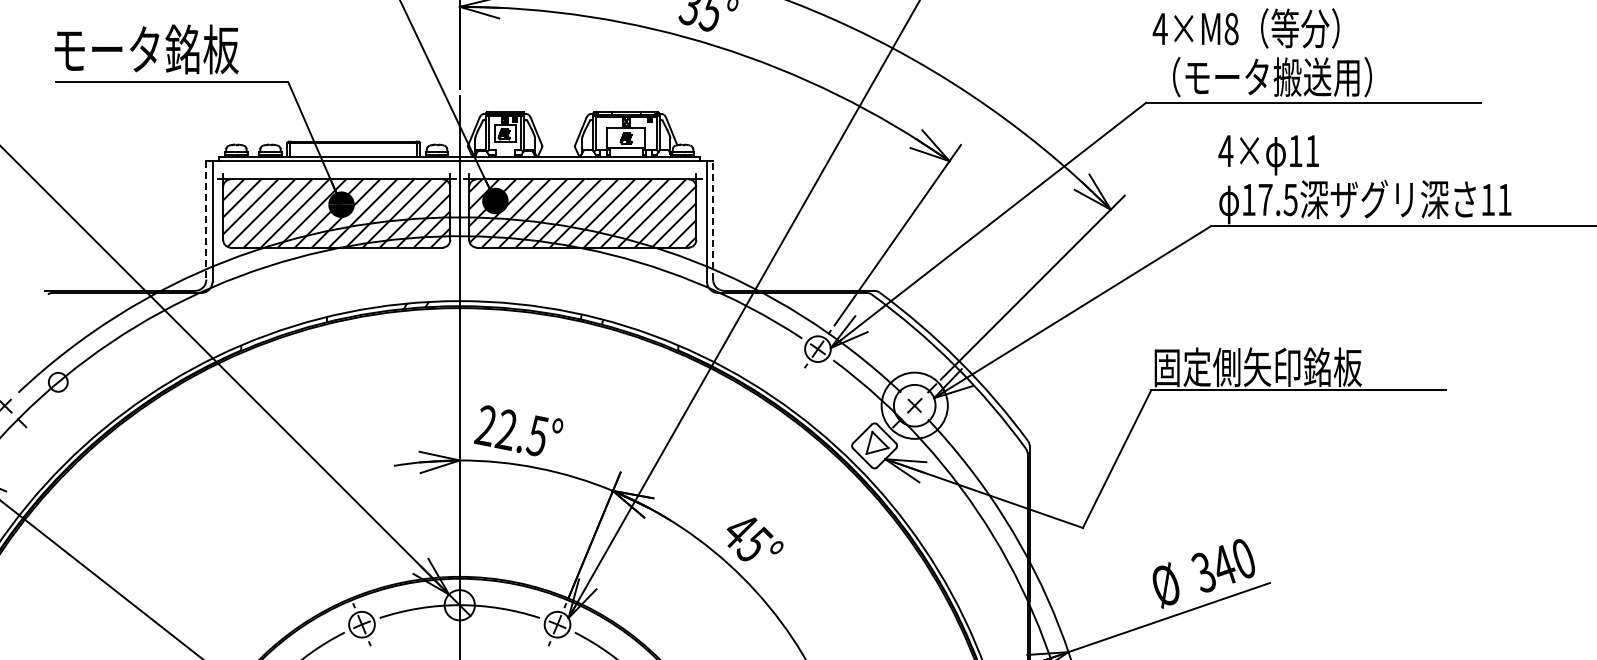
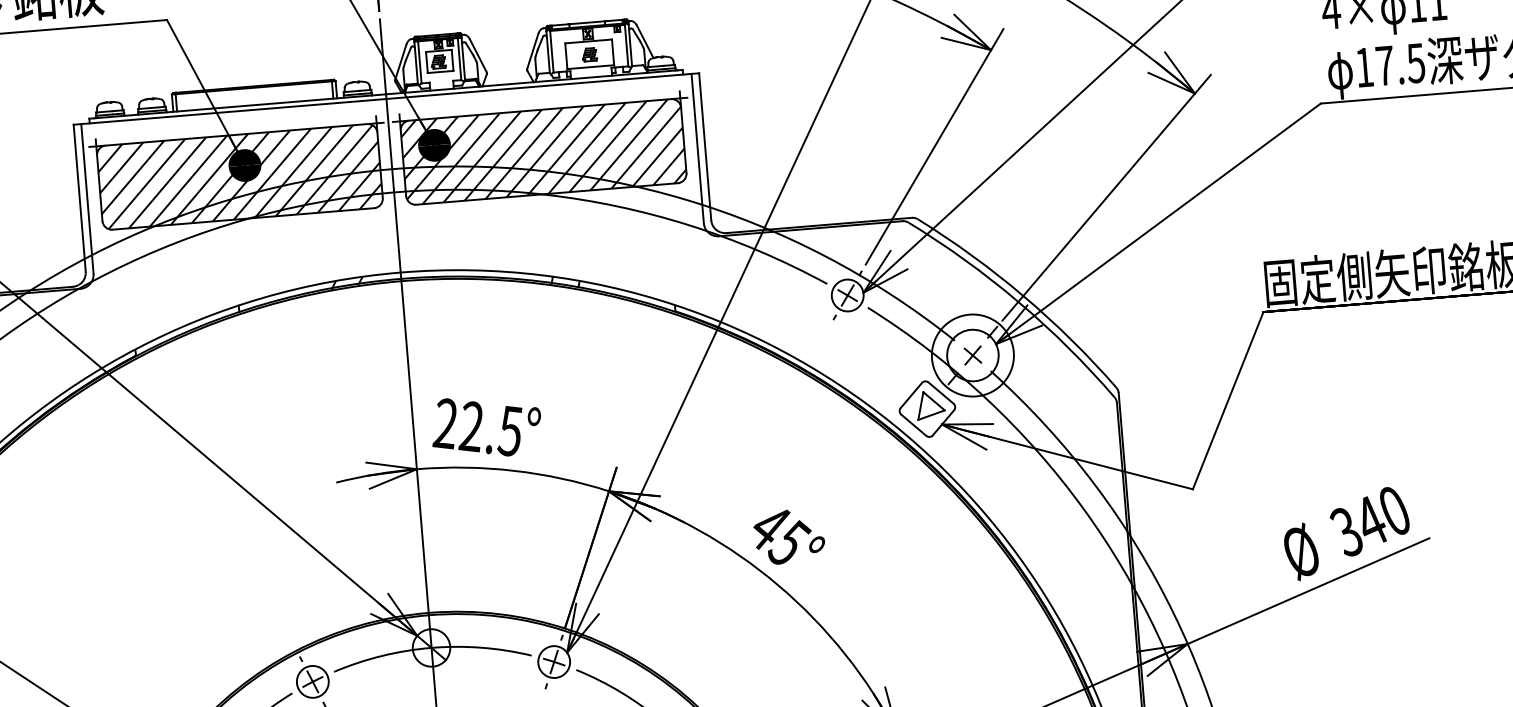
line: (206, 220) -> (79, 198), dashed -> solid
line: (713, 220) -> (705, 147), dashed -> solid

